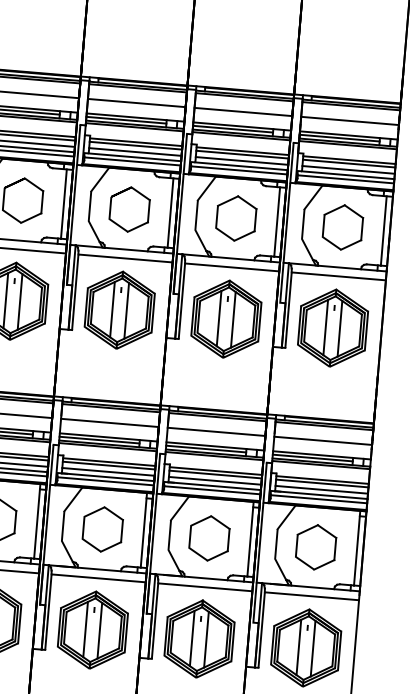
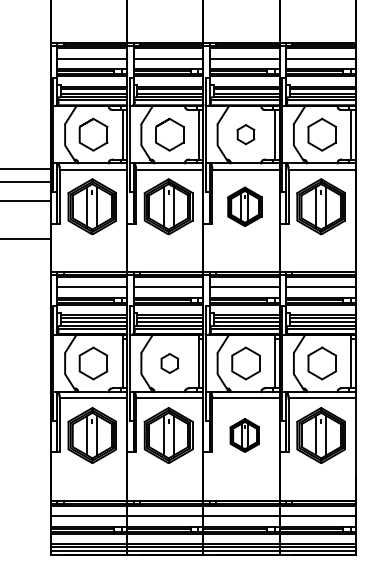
part: (235, 218) -> (245, 134), size x0.6
part: (225, 318) -> (244, 206), size x0.7
part: (102, 529) -> (169, 363), size x0.6
part: (198, 638) -> (244, 435), size x0.6

